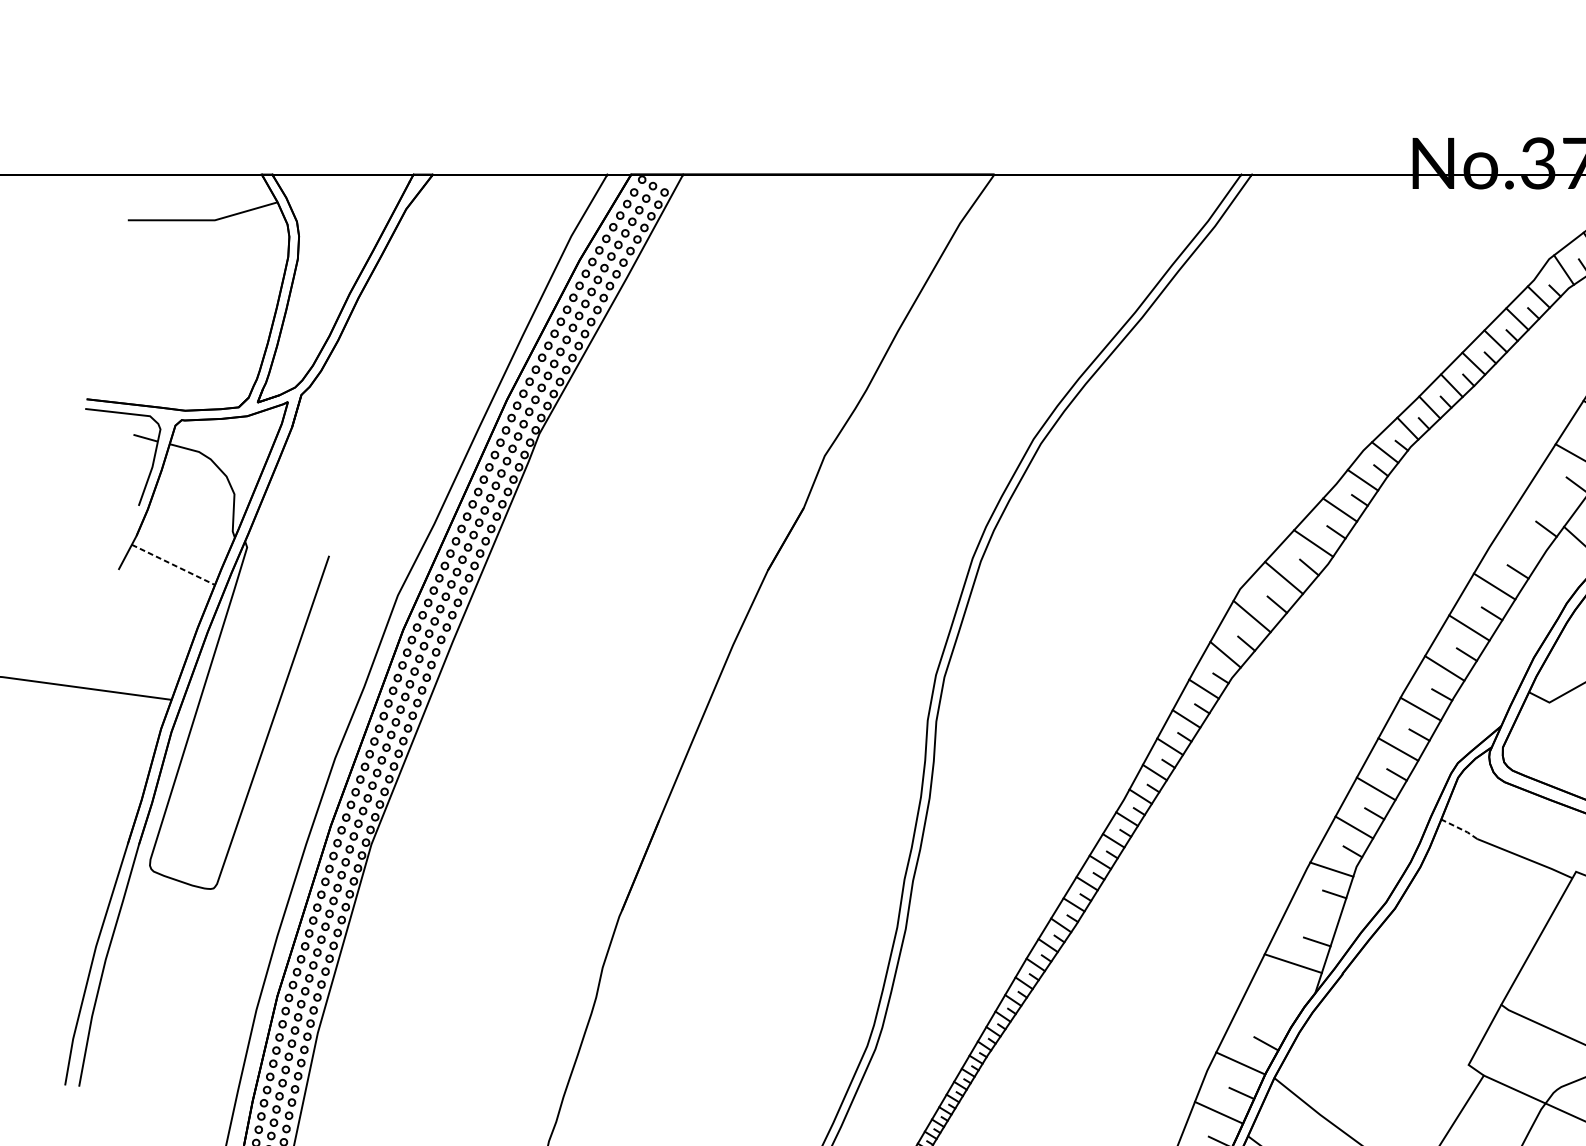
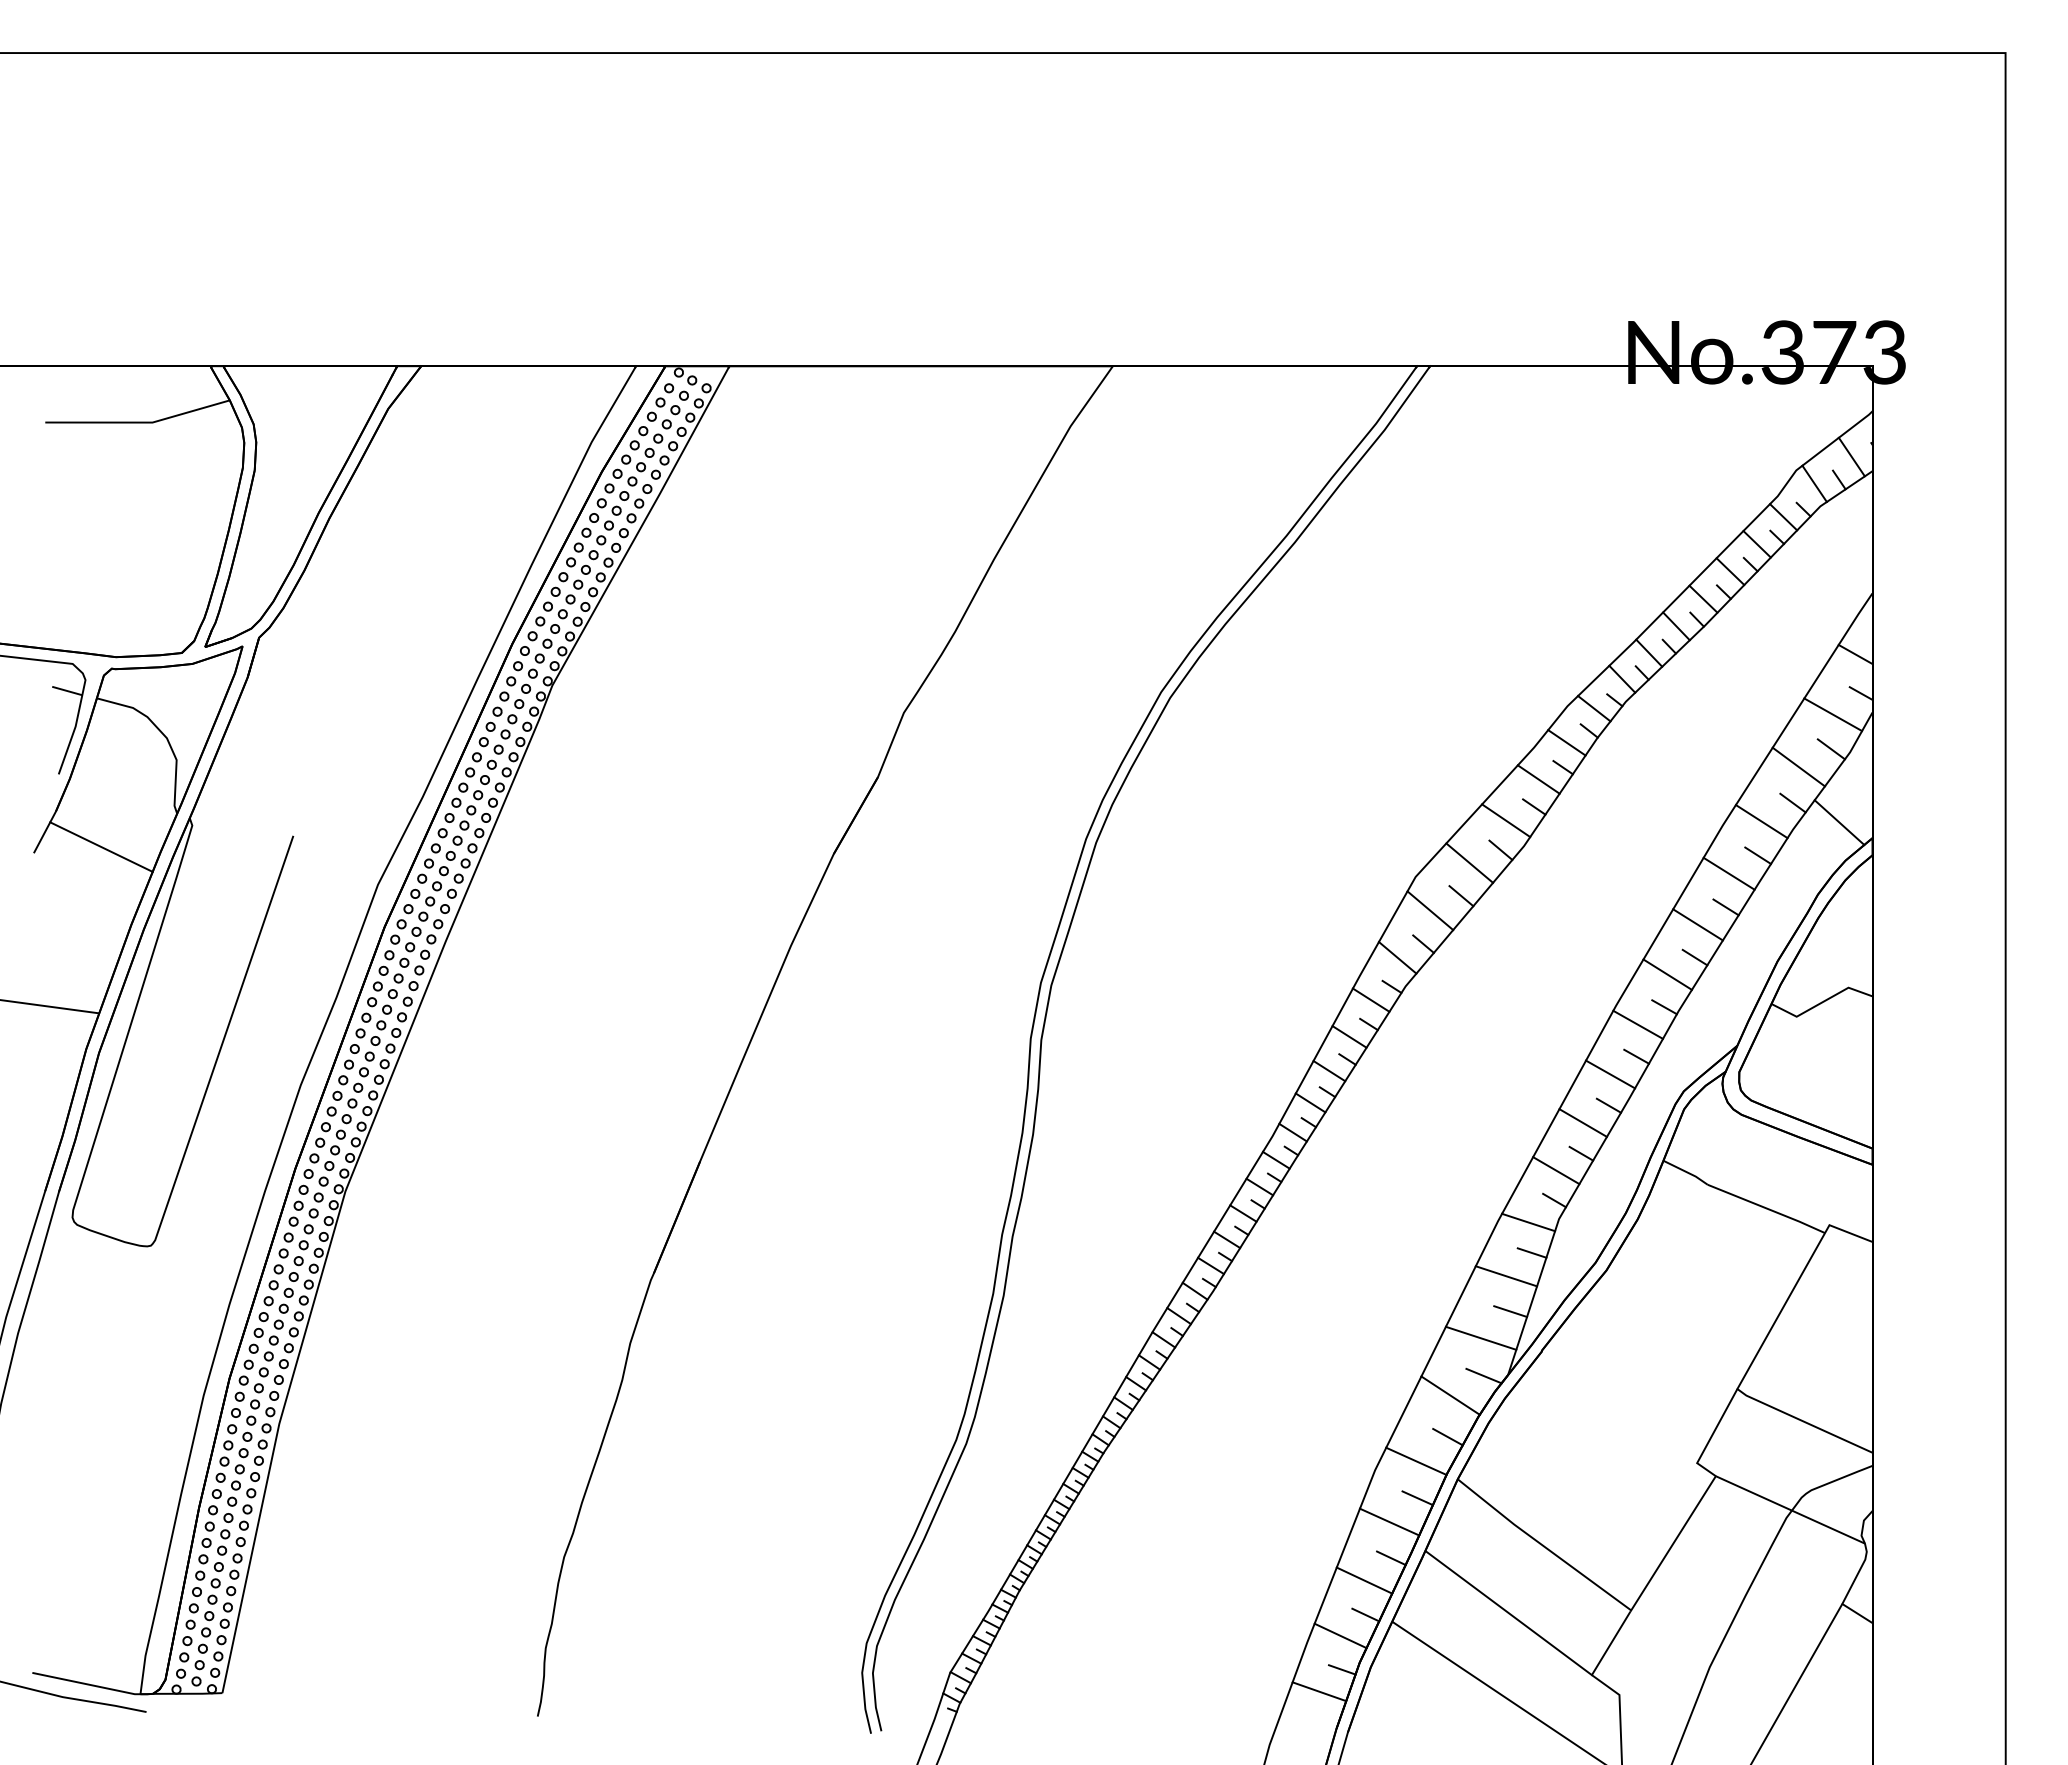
line: (1550, 499) -> (1798, 766), added
line: (1520, 544) -> (1761, 821), added
line: (173, 565) -> (101, 847), dashed -> solid
line: (1460, 828) -> (1686, 1171), dashed -> solid
line: (1313, 913) -> (1506, 1276), added
line: (1295, 993) -> (1483, 1375), added
line: (1268, 1010) -> (1450, 1395), added

